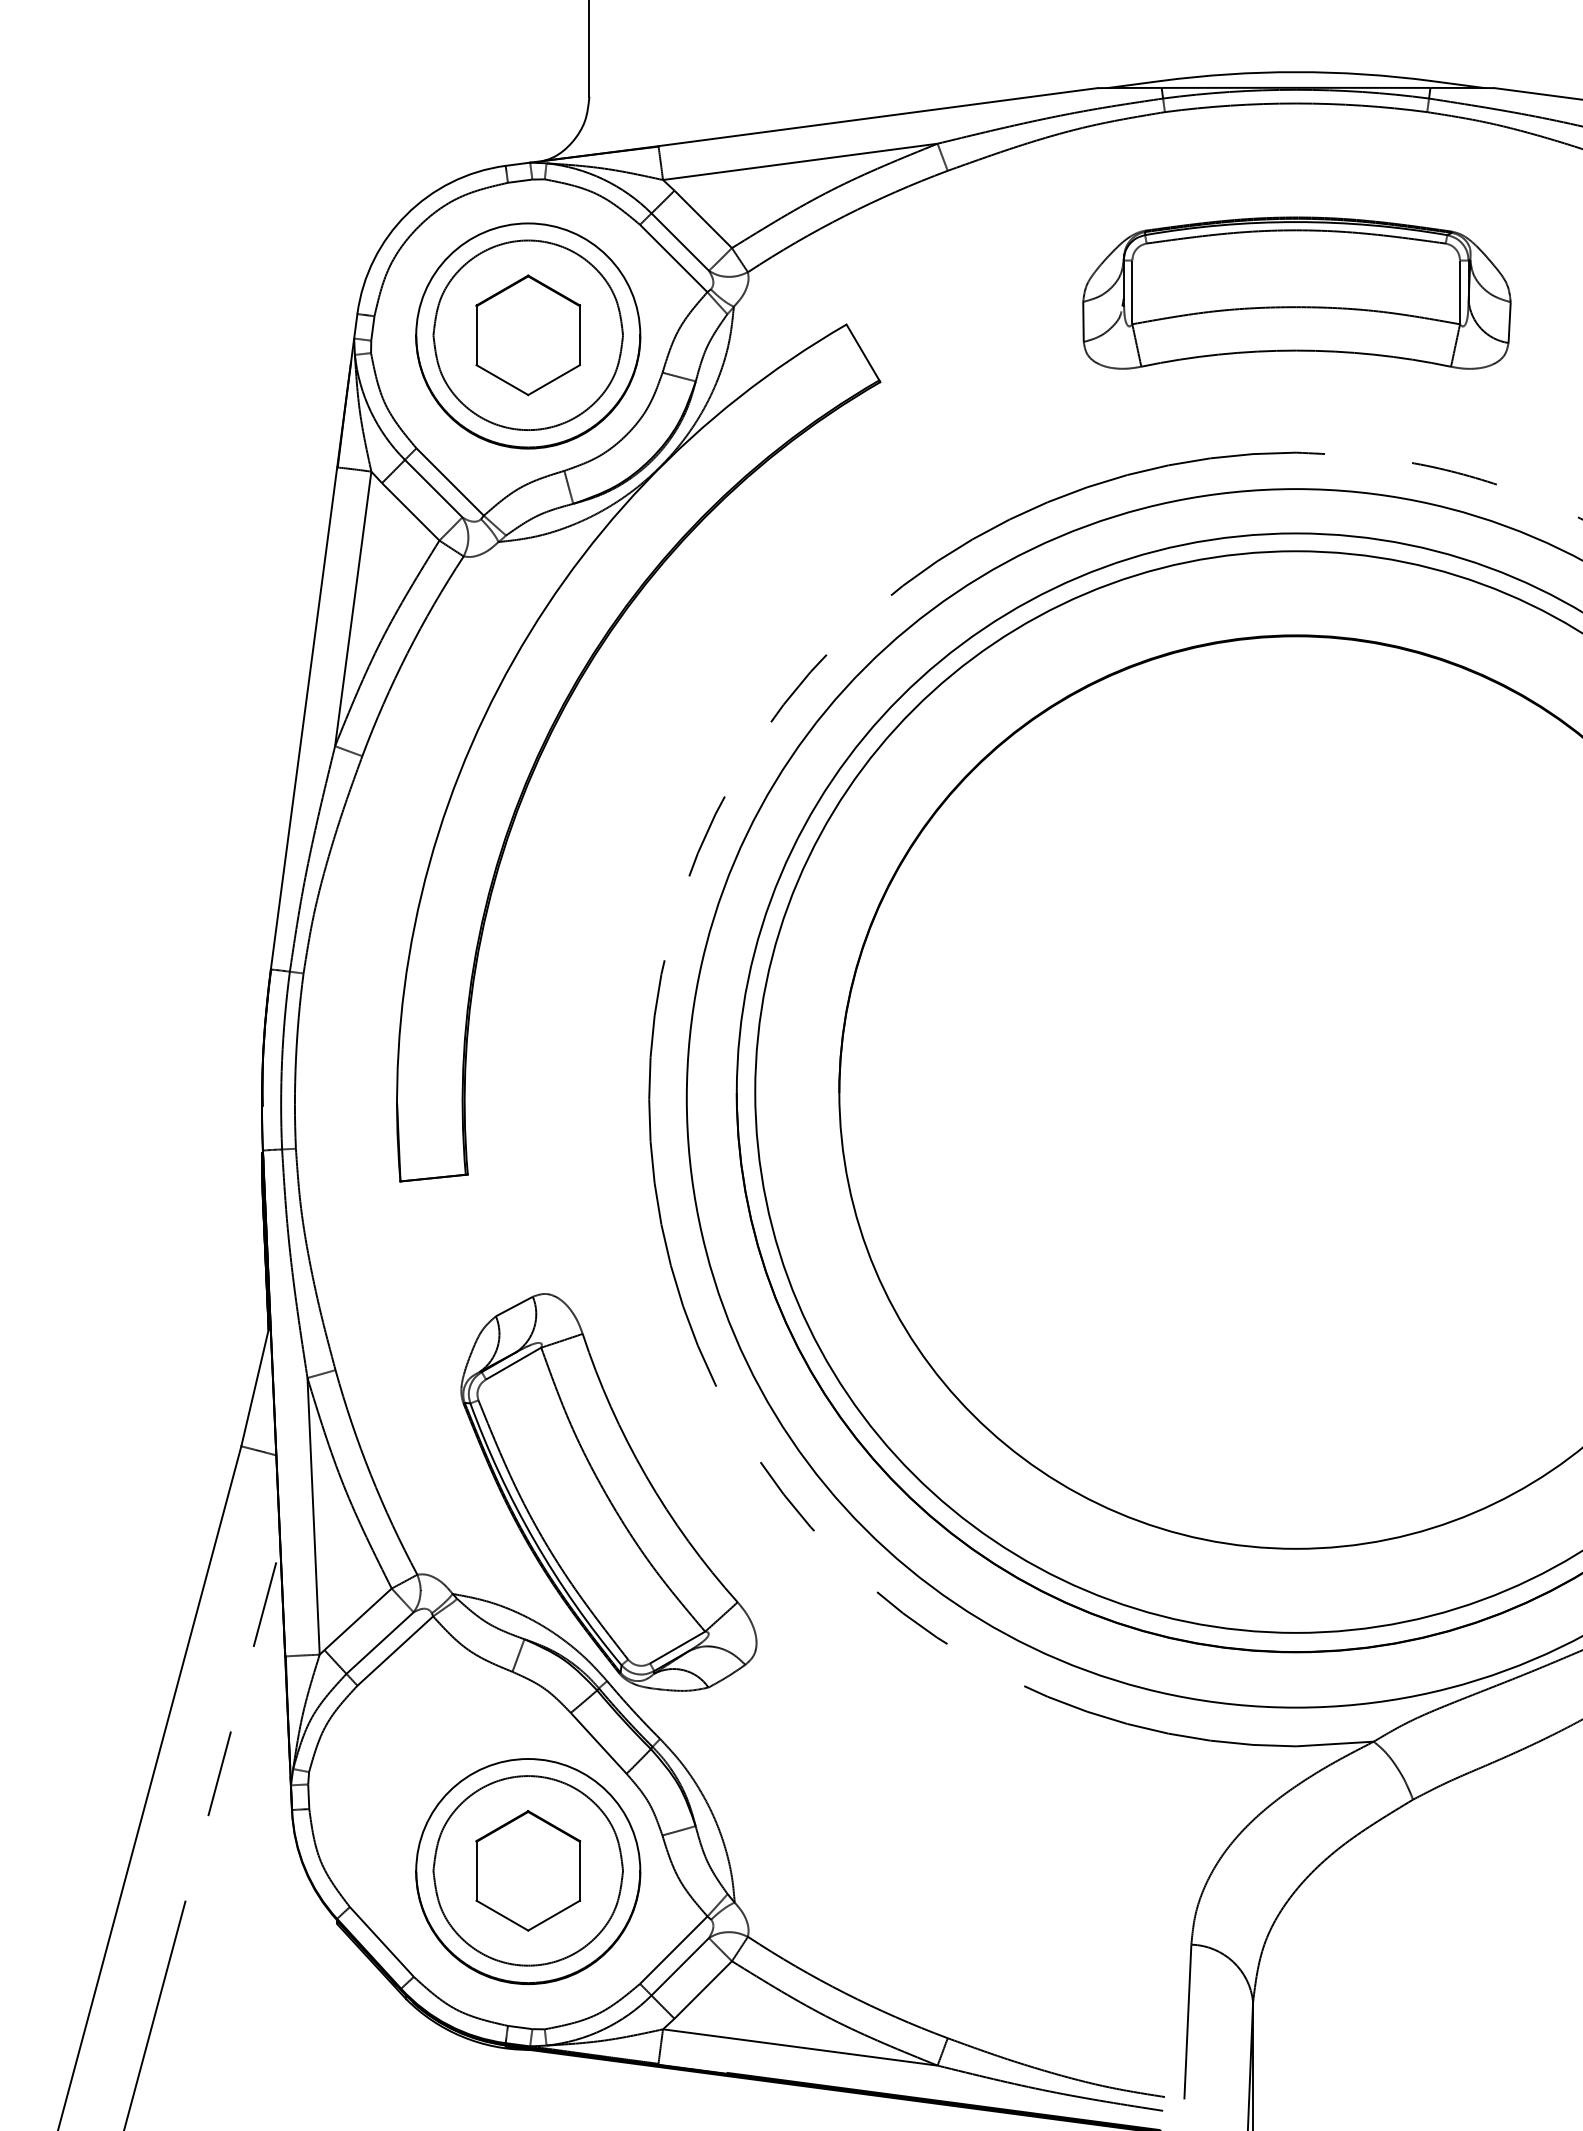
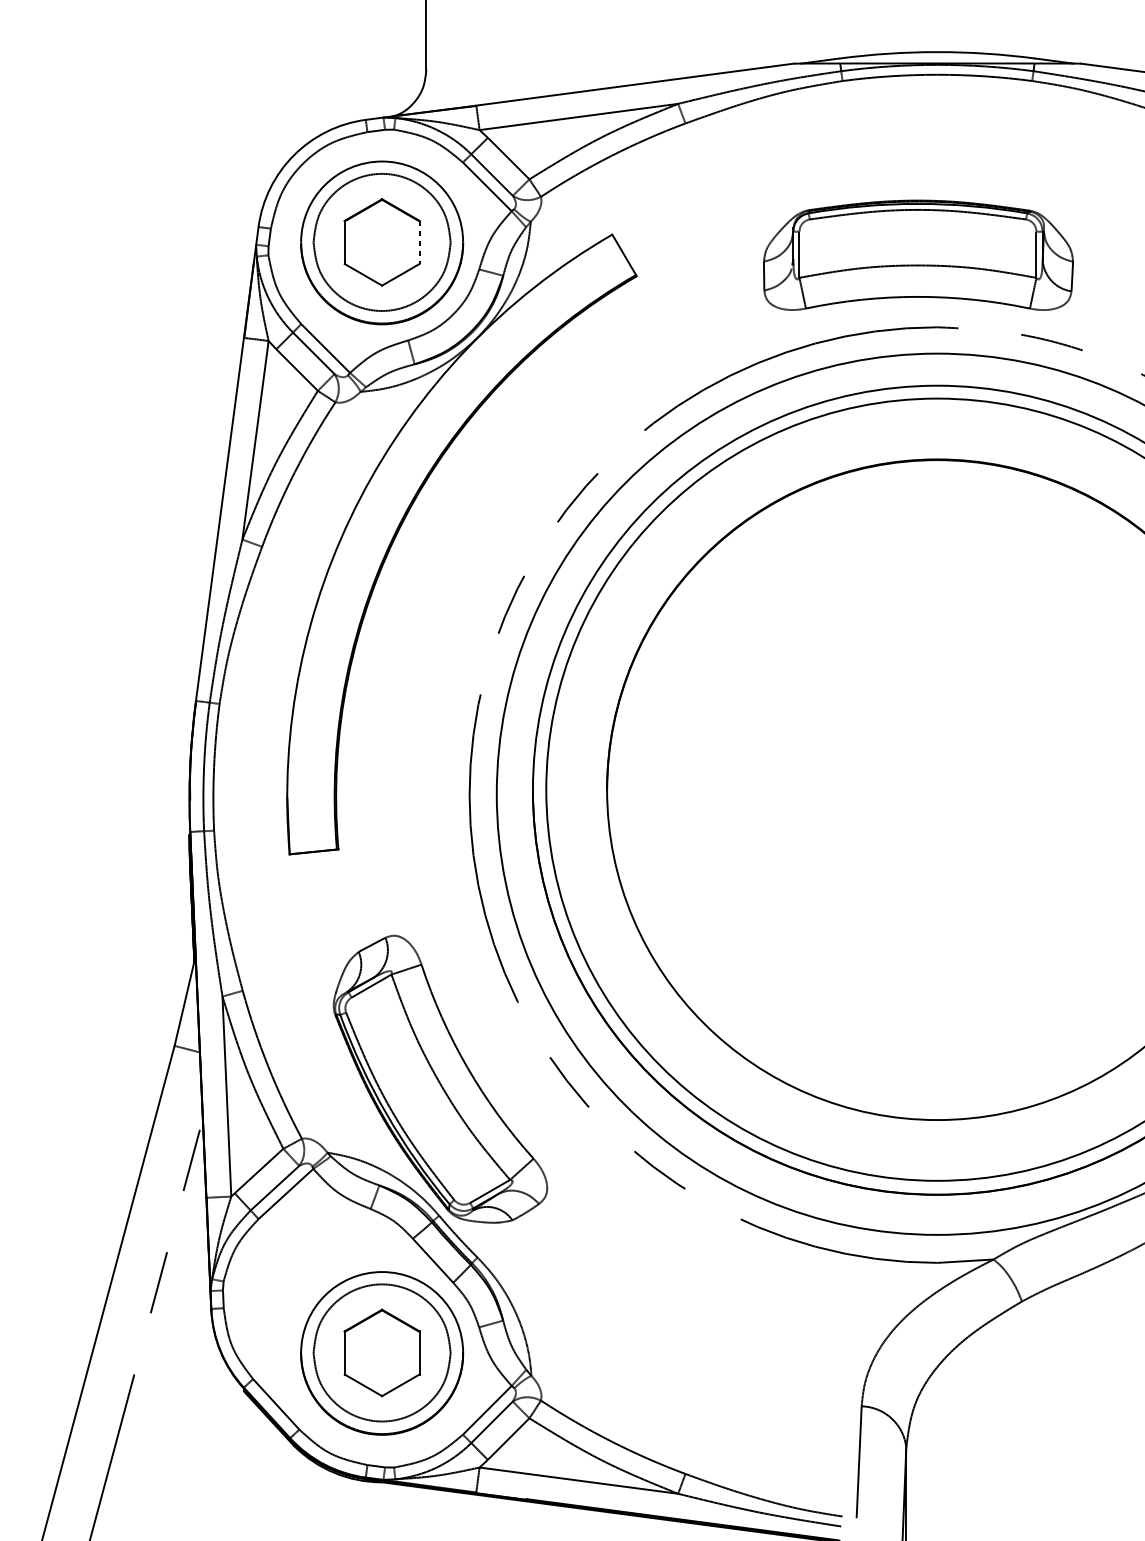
part: (1296, 292) -> (918, 254), moved
line: (579, 335) -> (419, 242), solid -> dashed

